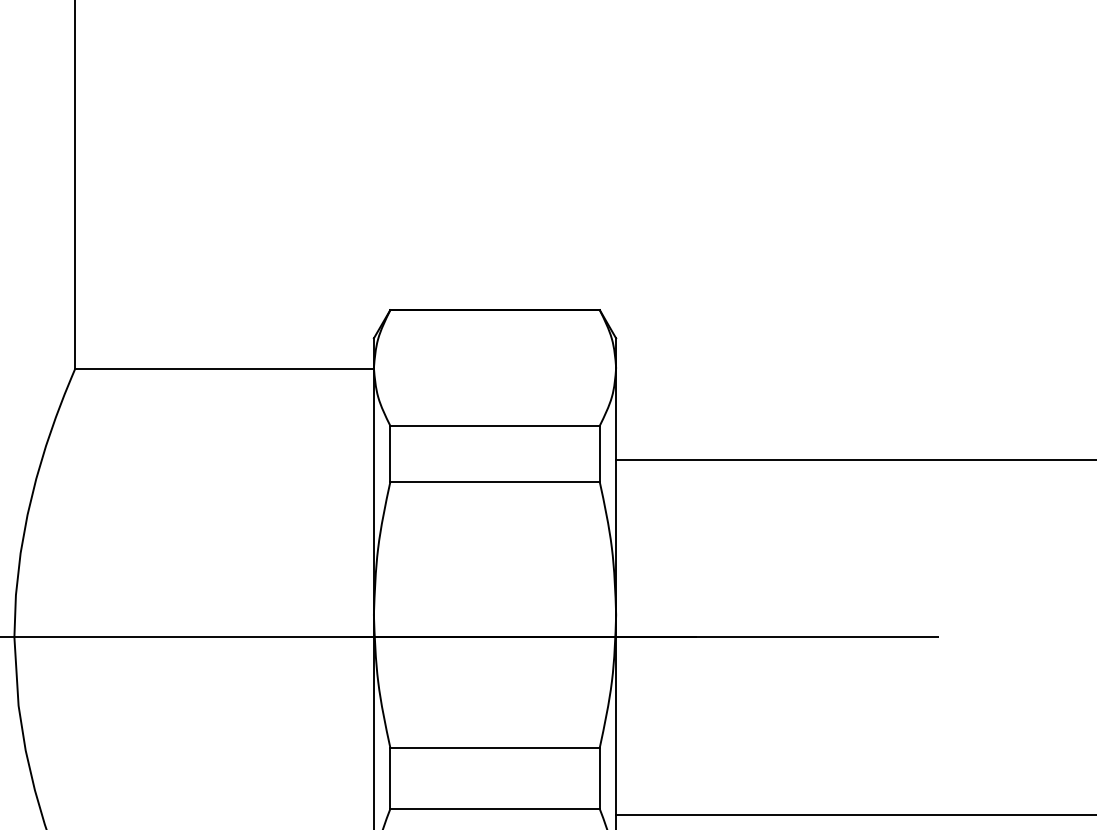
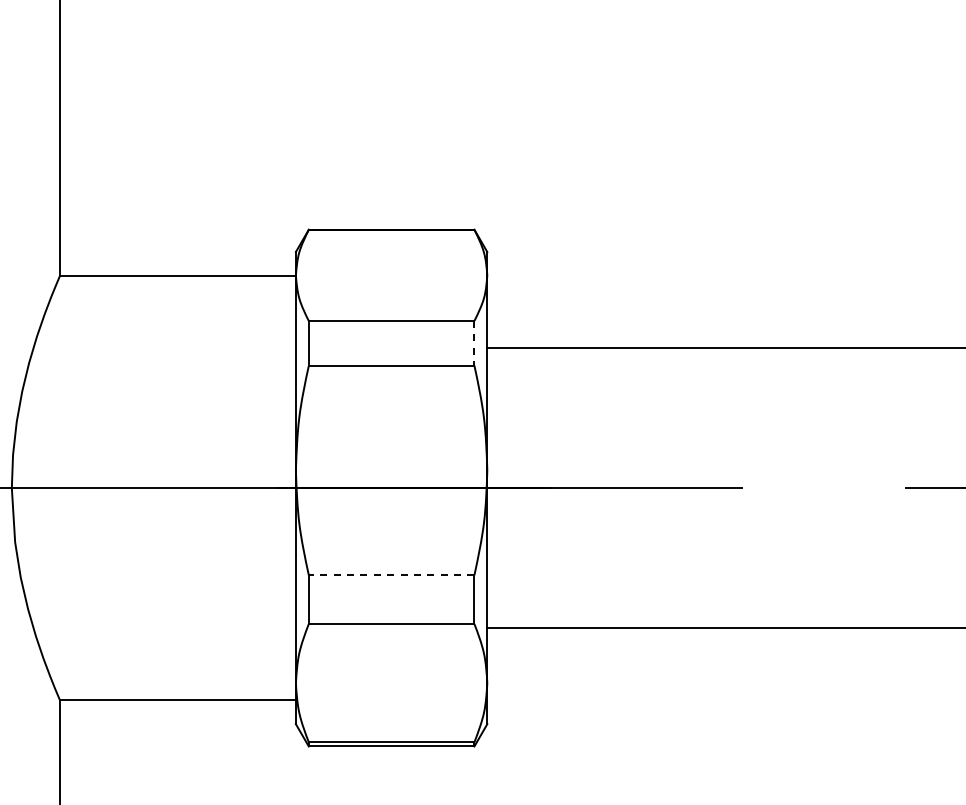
line: (599, 454) -> (474, 343), solid -> dashed
line: (494, 747) -> (391, 575), solid -> dashed

